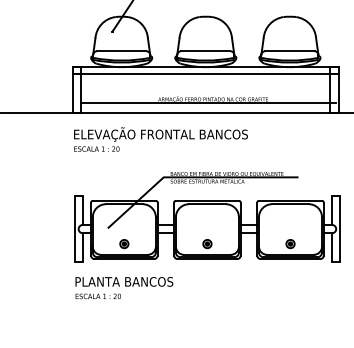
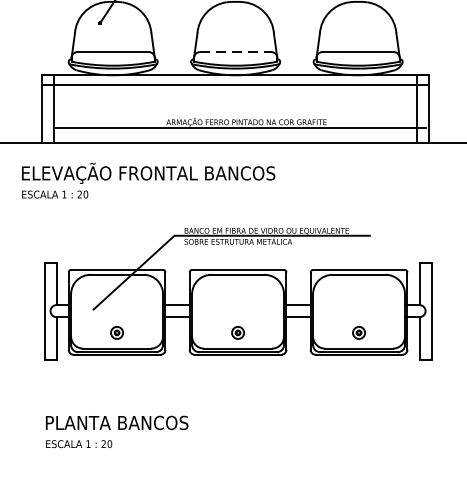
line: (205, 51) -> (235, 52), solid -> dashed
text: (160, 139) -> (147, 180), moved
text: (124, 288) -> (117, 432), moved

